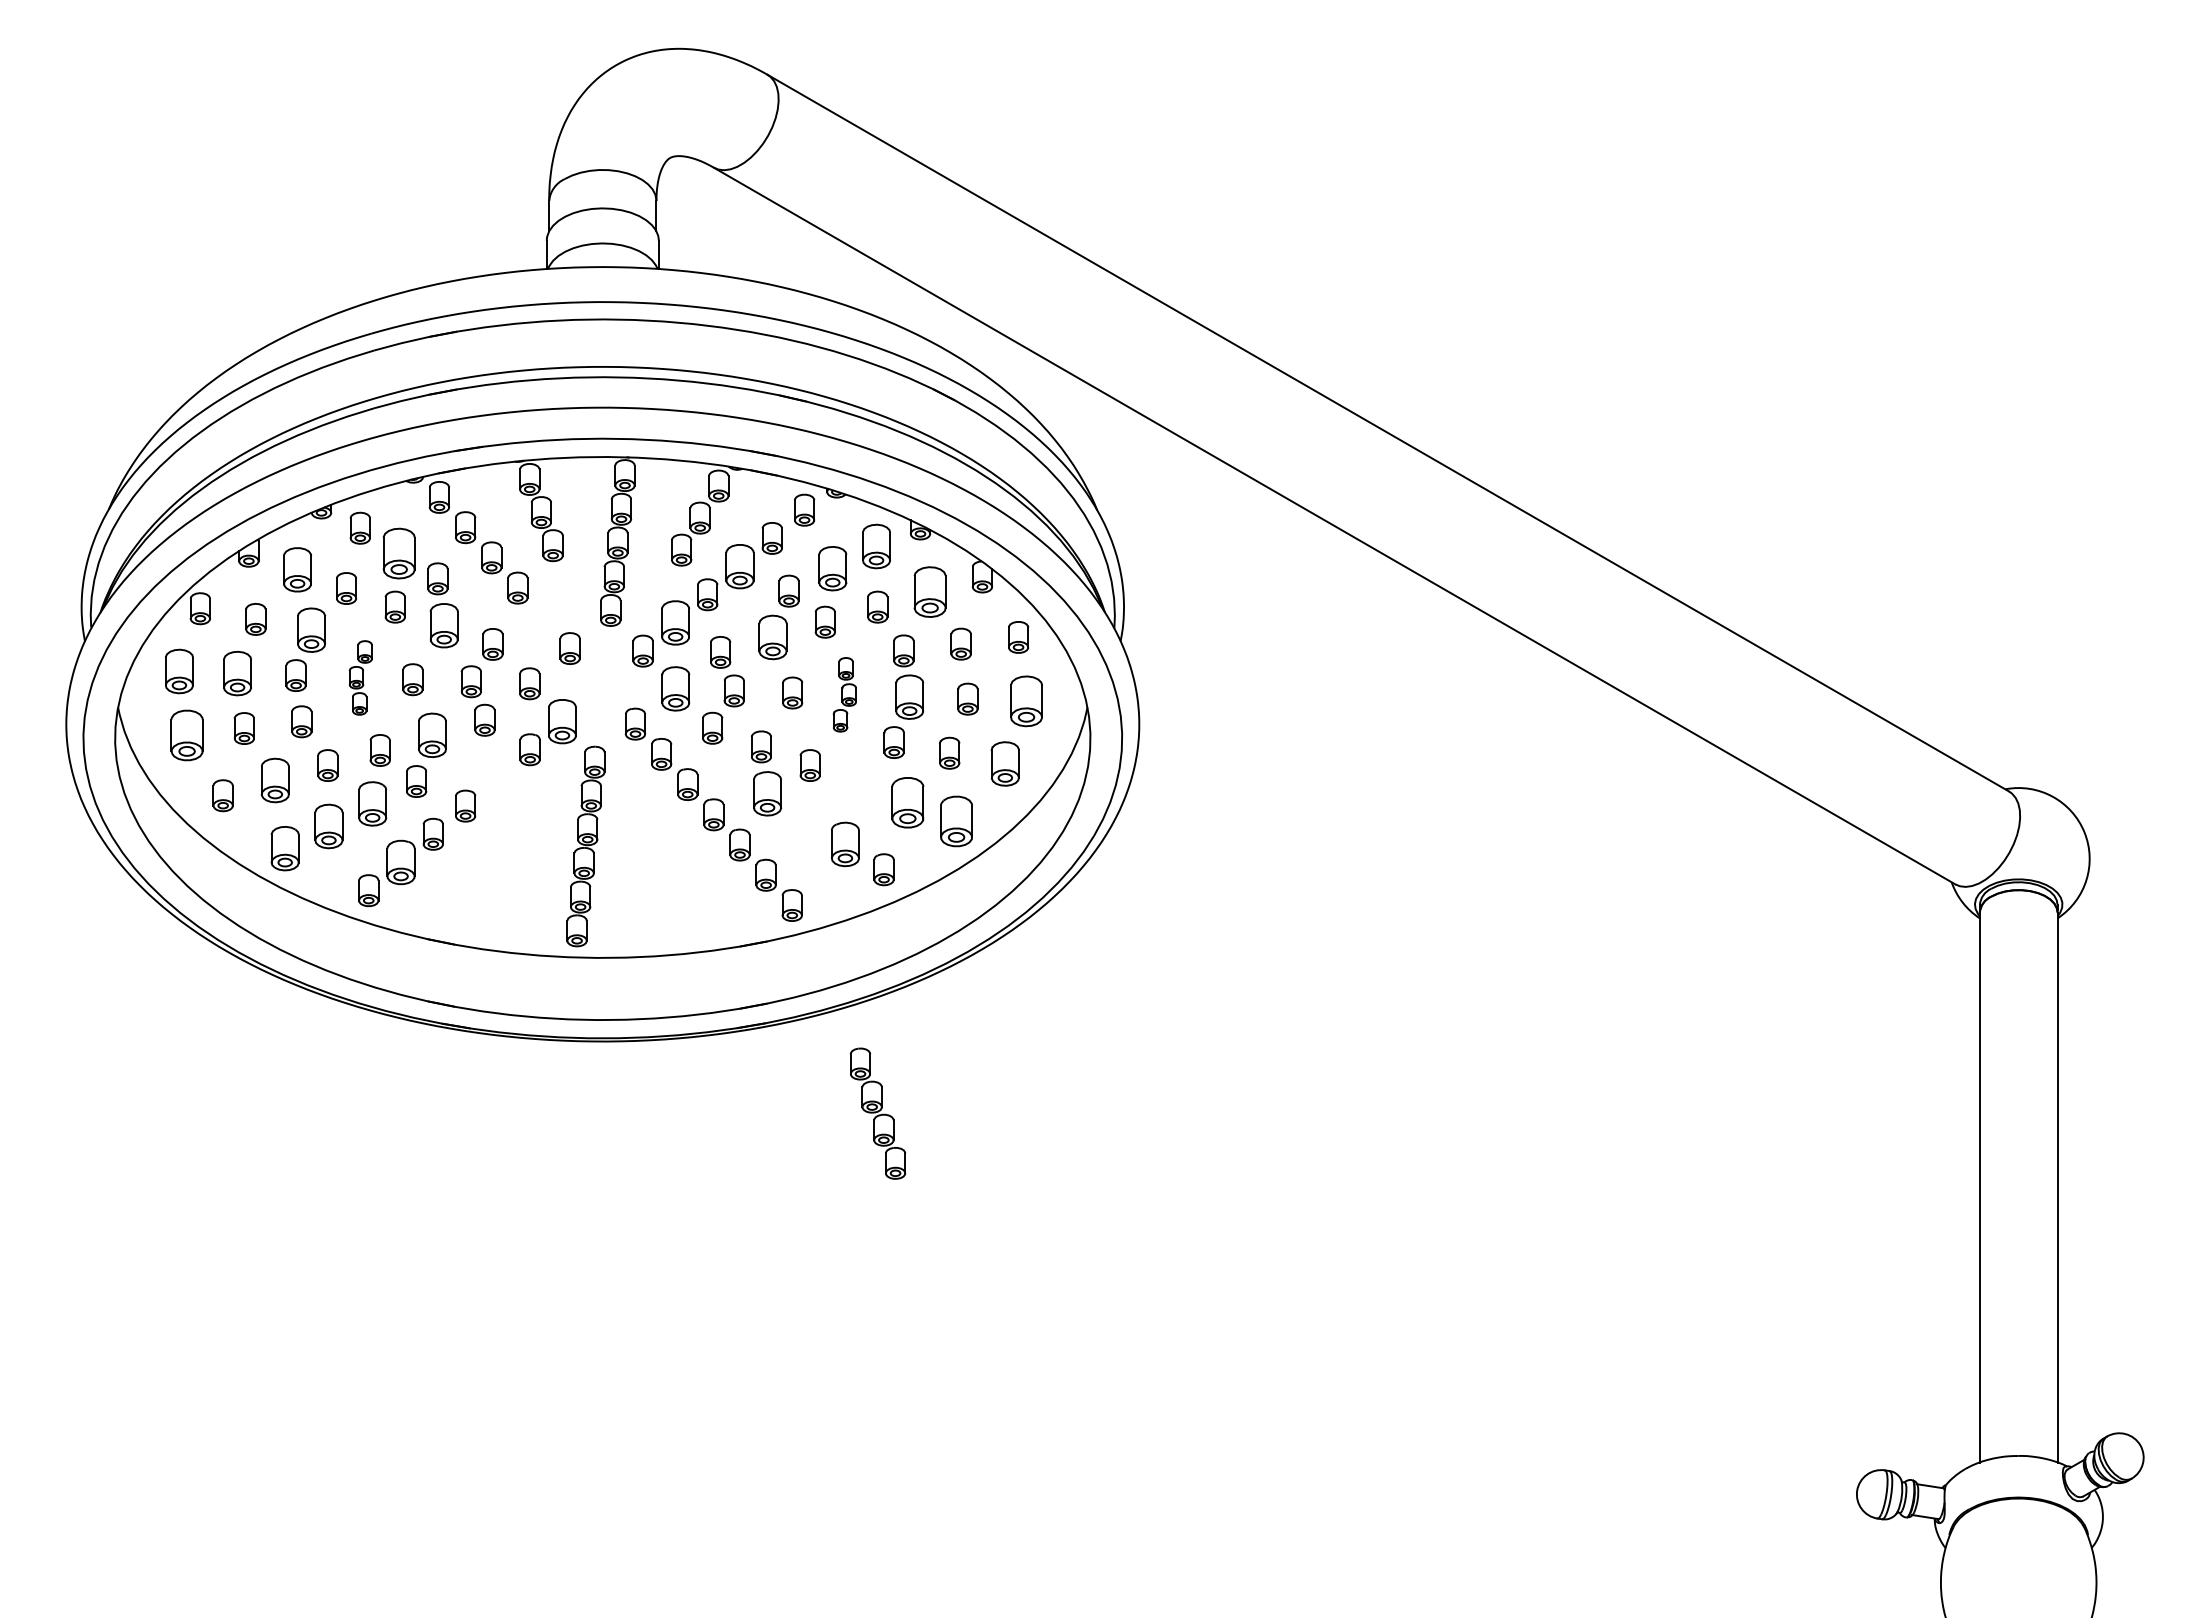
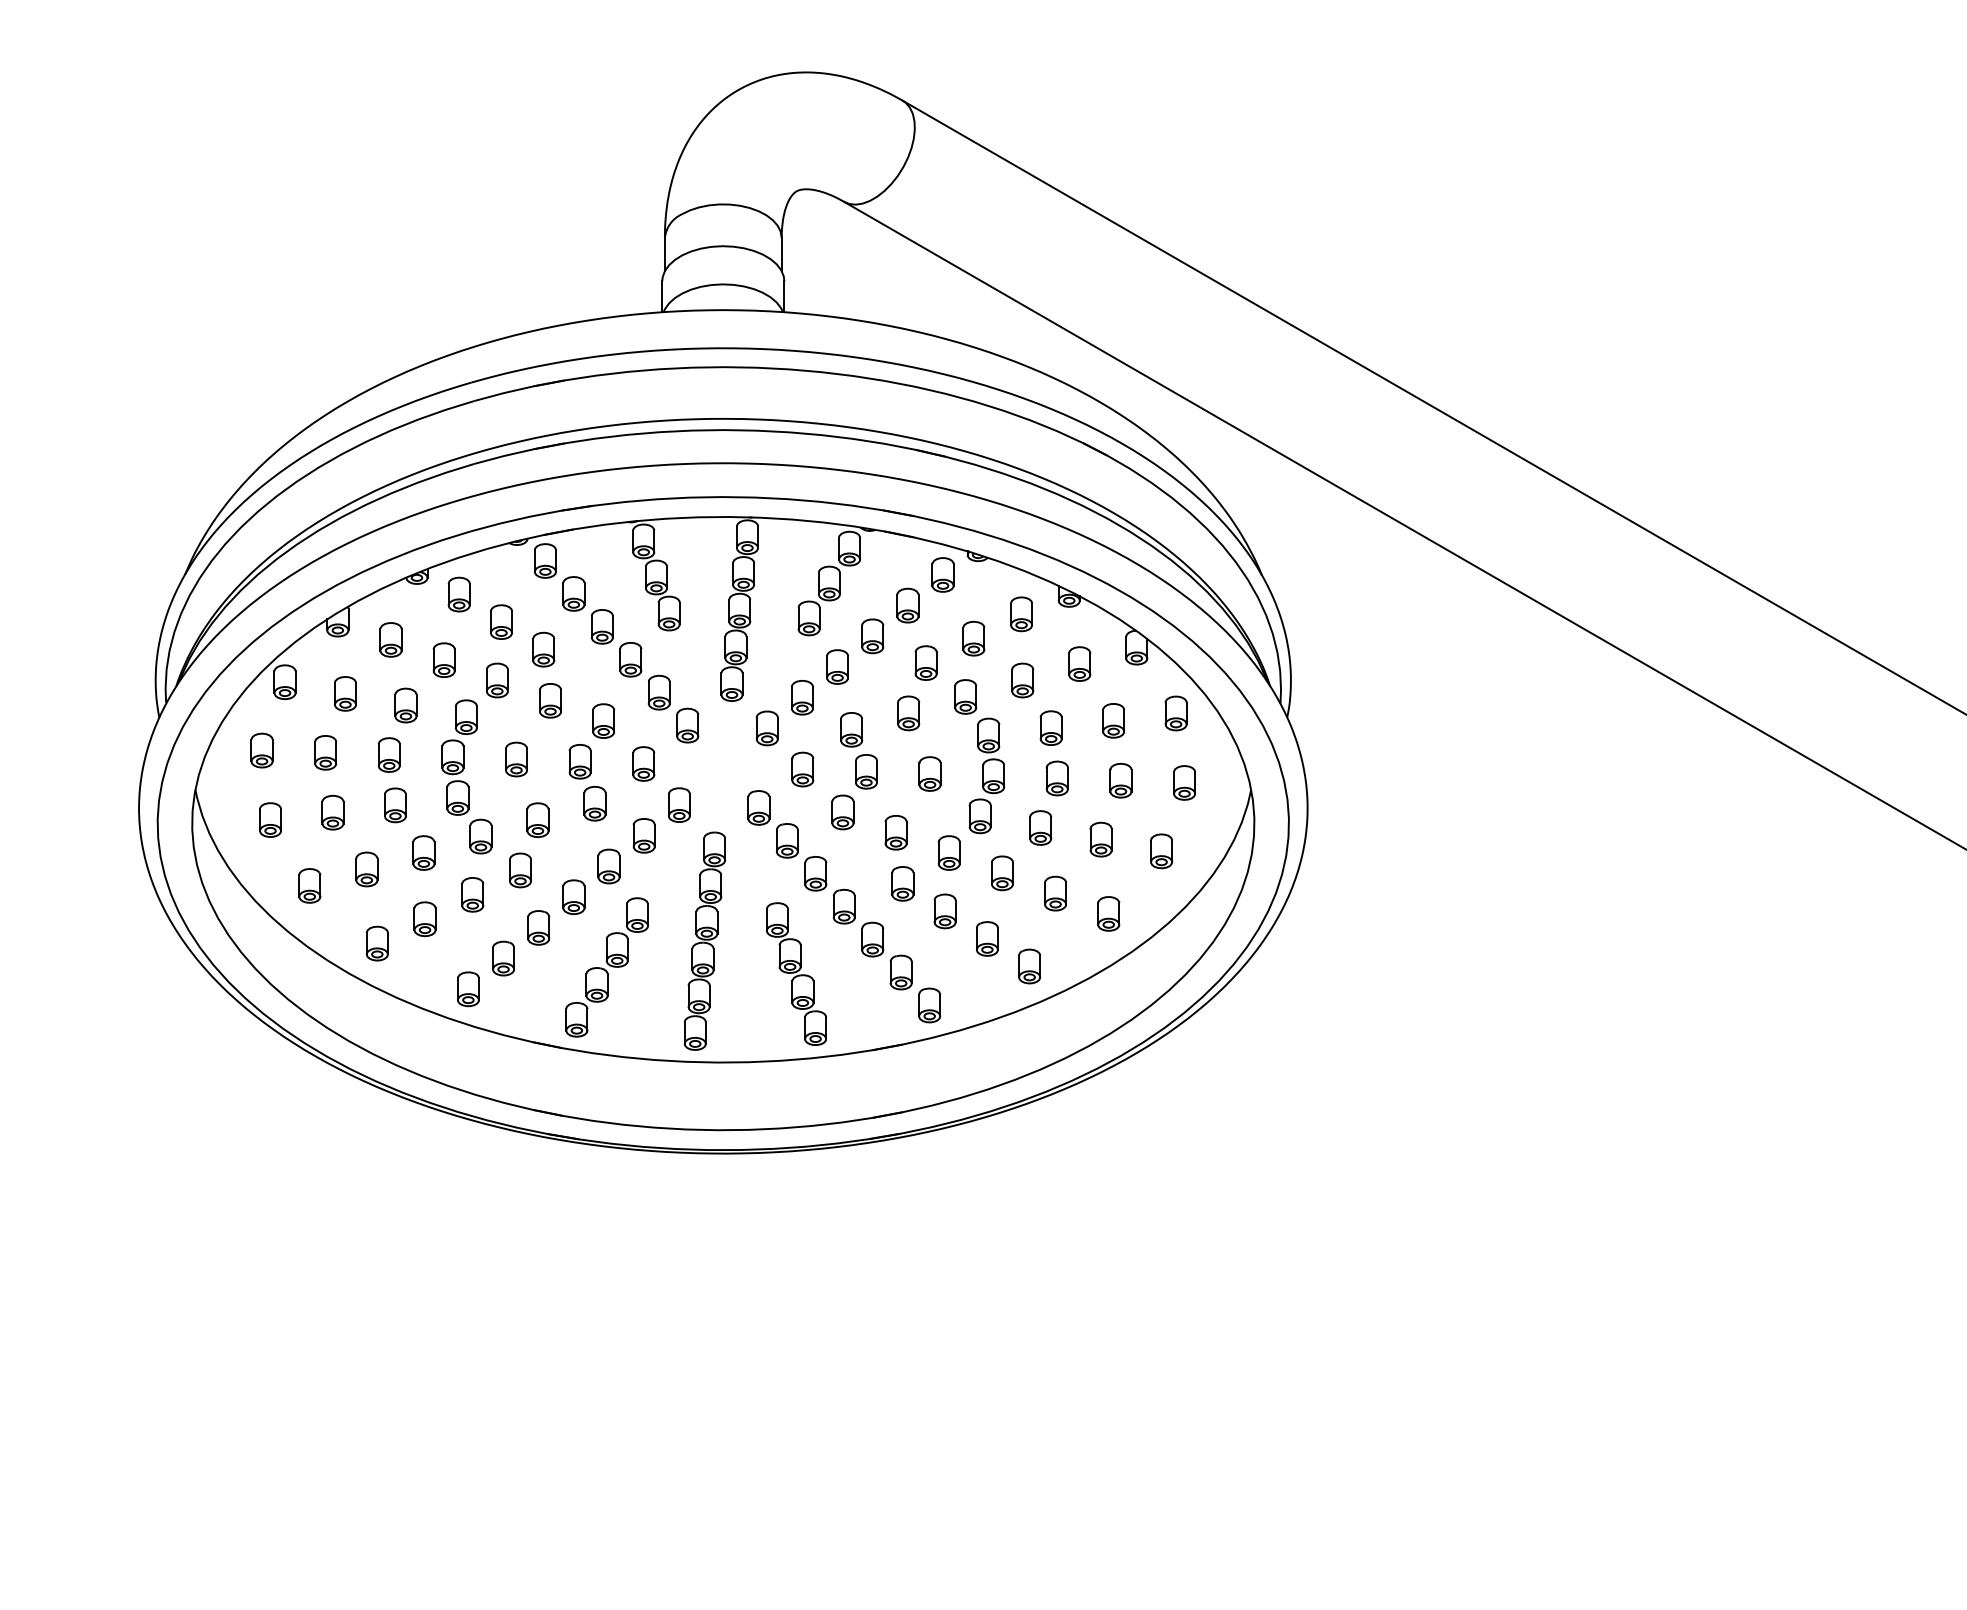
part: (876, 545) -> (1021, 613), size x0.71
part: (398, 553) -> (500, 622), size x0.62
part: (739, 566) -> (872, 636), size x0.71
part: (832, 568) -> (973, 638), size x0.71
part: (297, 569) -> (390, 639), size x0.71
part: (929, 591) -> (1079, 663), size x0.62
part: (543, 617) -> (658, 691), added
part: (674, 622) -> (801, 697), size x0.71
part: (443, 625) -> (549, 700), size x0.71
part: (310, 629) -> (404, 704), size x0.71
part: (772, 636) -> (908, 712), size x0.71
part: (178, 671) -> (261, 750), size x0.71
part: (237, 673) -> (325, 752), size x0.71
part: (360, 677) -> (459, 757), size x1.43
part: (675, 688) -> (802, 769), size x0.71
part: (844, 694) -> (986, 775), size x1.43
part: (908, 696) -> (1056, 777), size x0.71
part: (1025, 700) -> (1183, 782), size x0.62
part: (562, 721) -> (679, 805), size x0.71
part: (186, 734) -> (269, 819), size x0.62
part: (432, 735) -> (537, 820), size x0.71
part: (1004, 763) -> (1160, 850), size x0.71
part: (497, 777) -> (608, 866), added
part: (275, 780) -> (366, 869), size x0.71
part: (858, 783) -> (1001, 872), added
part: (767, 793) -> (902, 883), size x0.71
part: (907, 802) -> (1055, 893), size x0.62
part: (372, 803) -> (472, 894), size x0.71
part: (806, 818) -> (945, 910), added
part: (956, 821) -> (1108, 913), size x0.62
part: (328, 825) -> (424, 918), size x0.71
part: (844, 844) -> (986, 939), size x0.71
part: (284, 848) -> (376, 943), size x0.71
part: (400, 862) -> (502, 958), size x0.71
part: (495, 870) -> (606, 967), added
part: (878, 1113) -> (797, 973), moved

